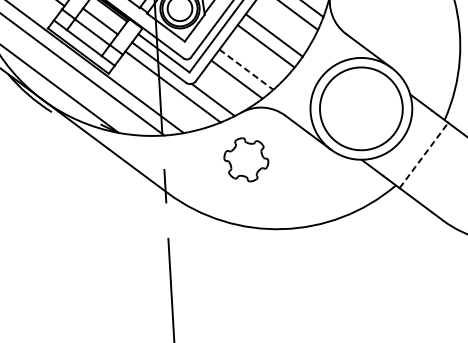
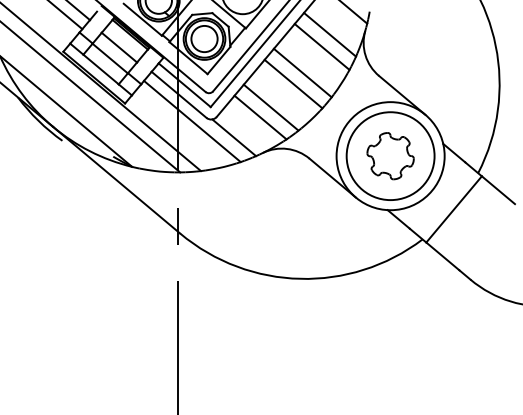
line: (246, 69) -> (271, 107), dashed -> solid
line: (424, 155) -> (454, 209), dashed -> solid
part: (246, 160) -> (390, 156), moved

